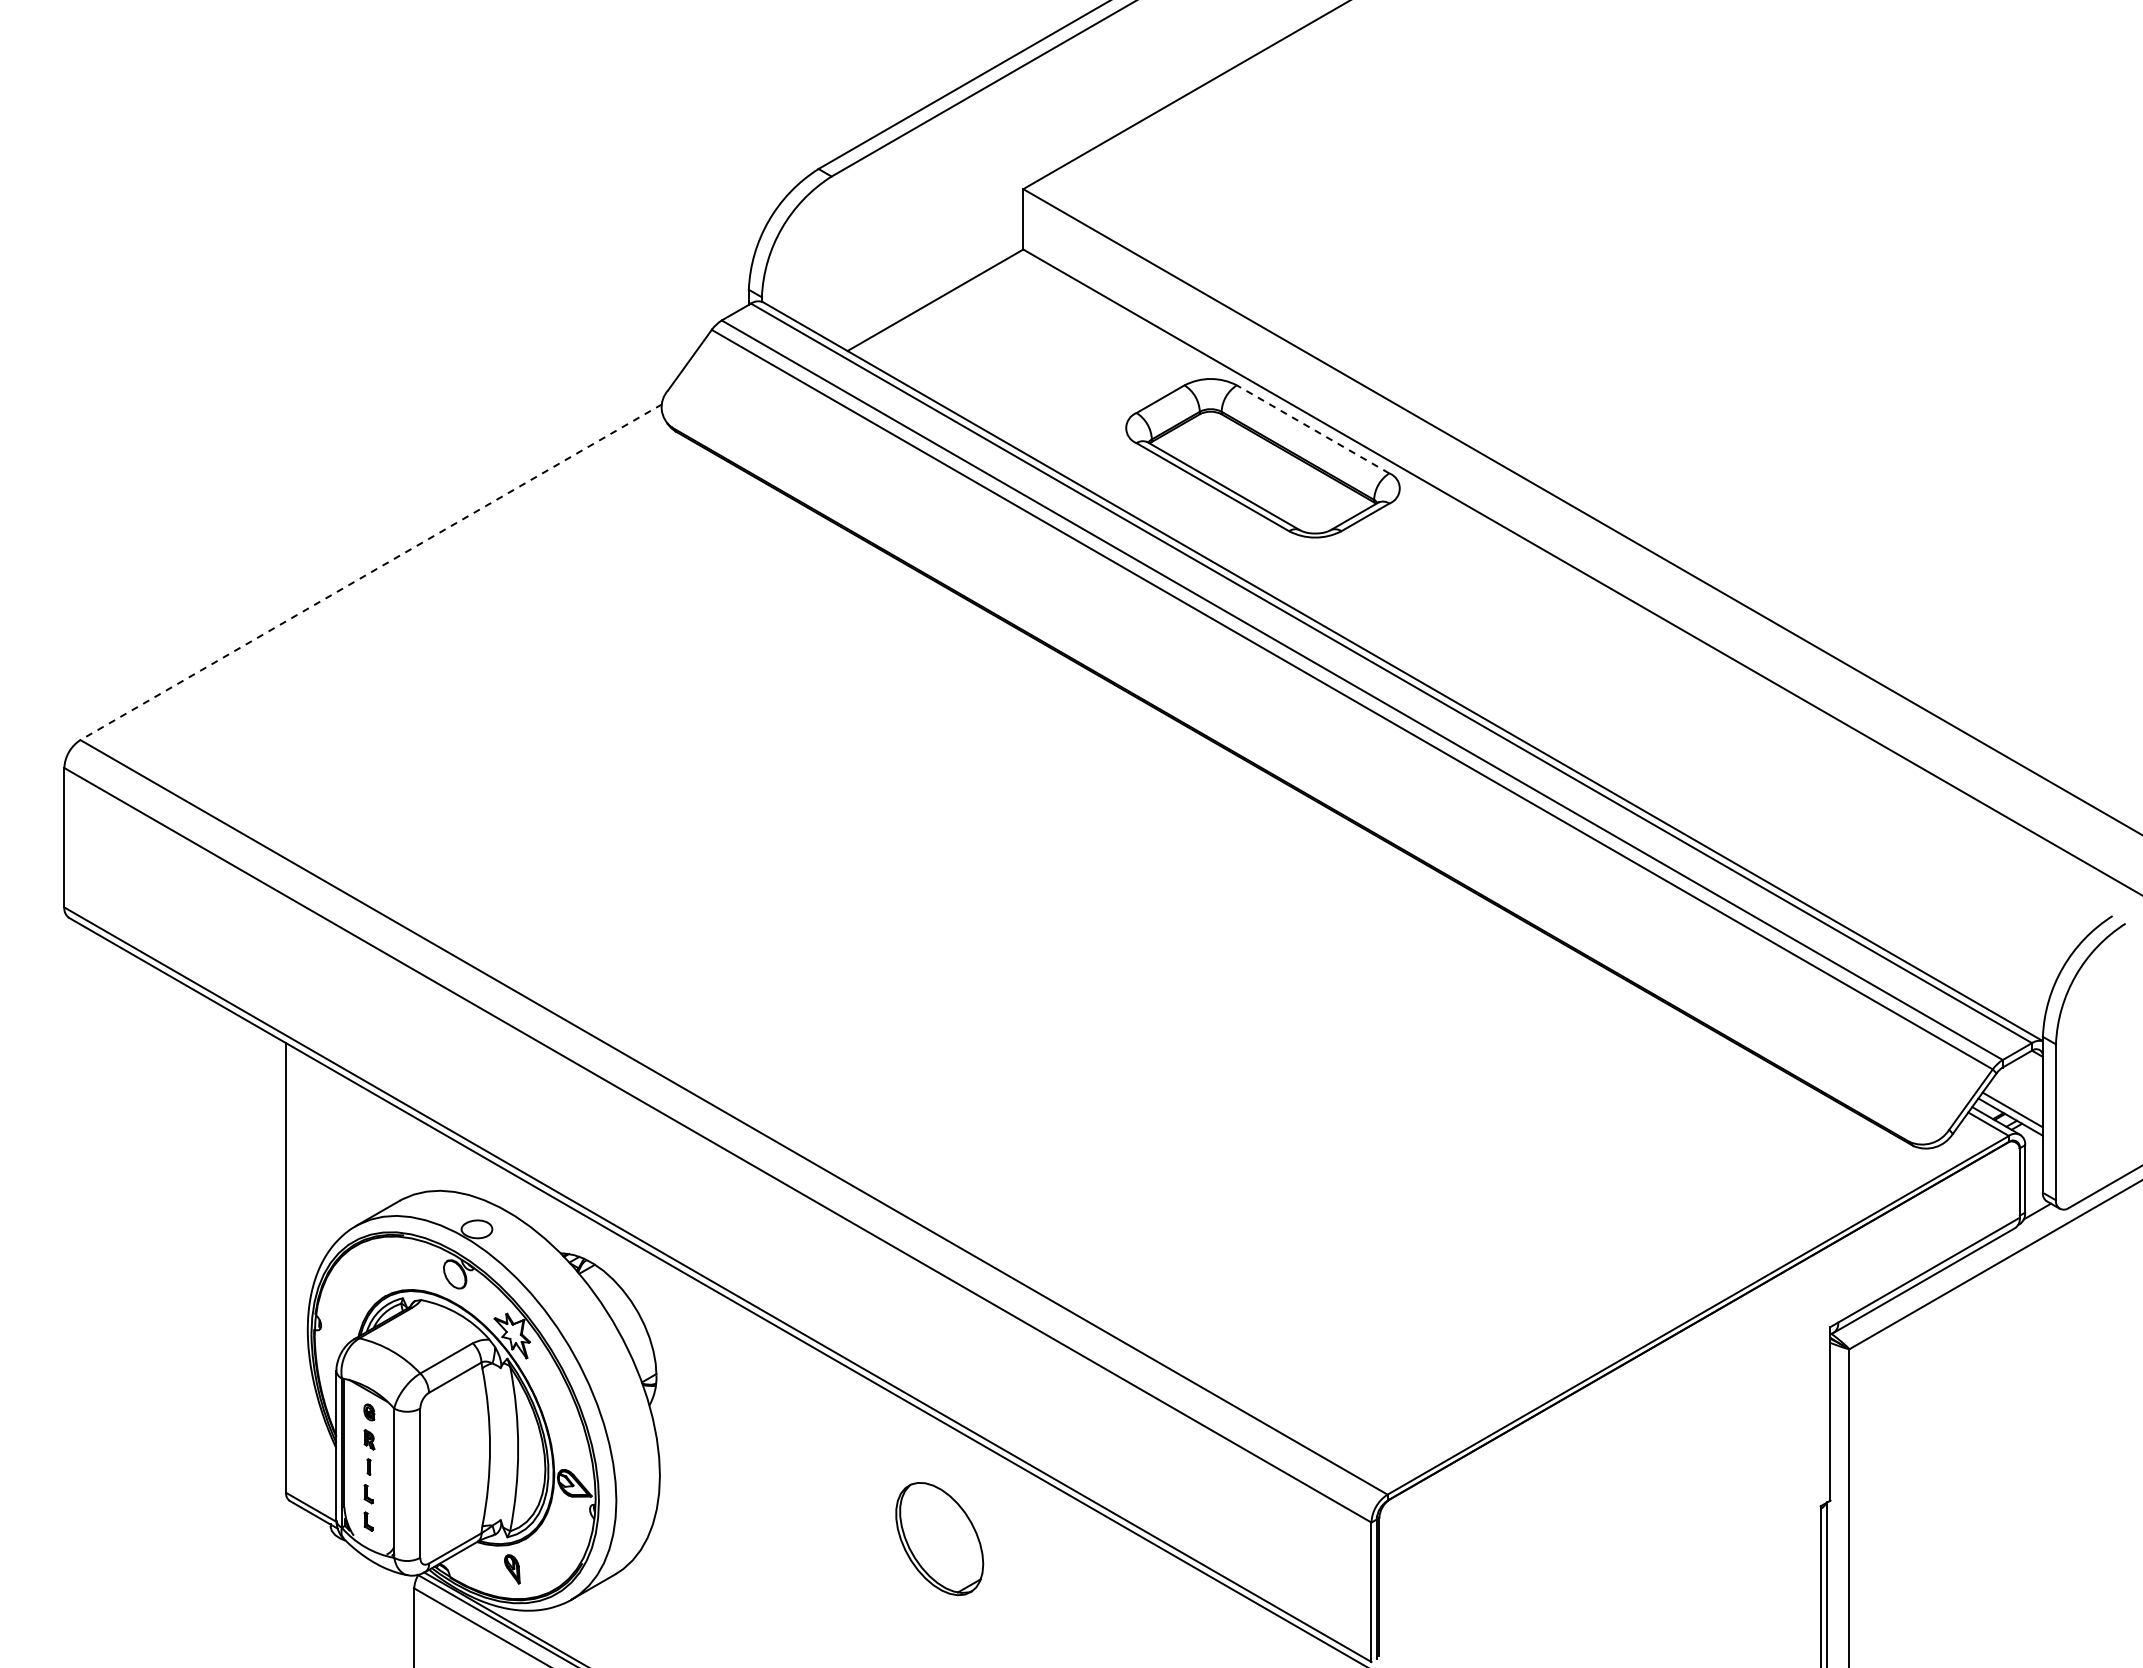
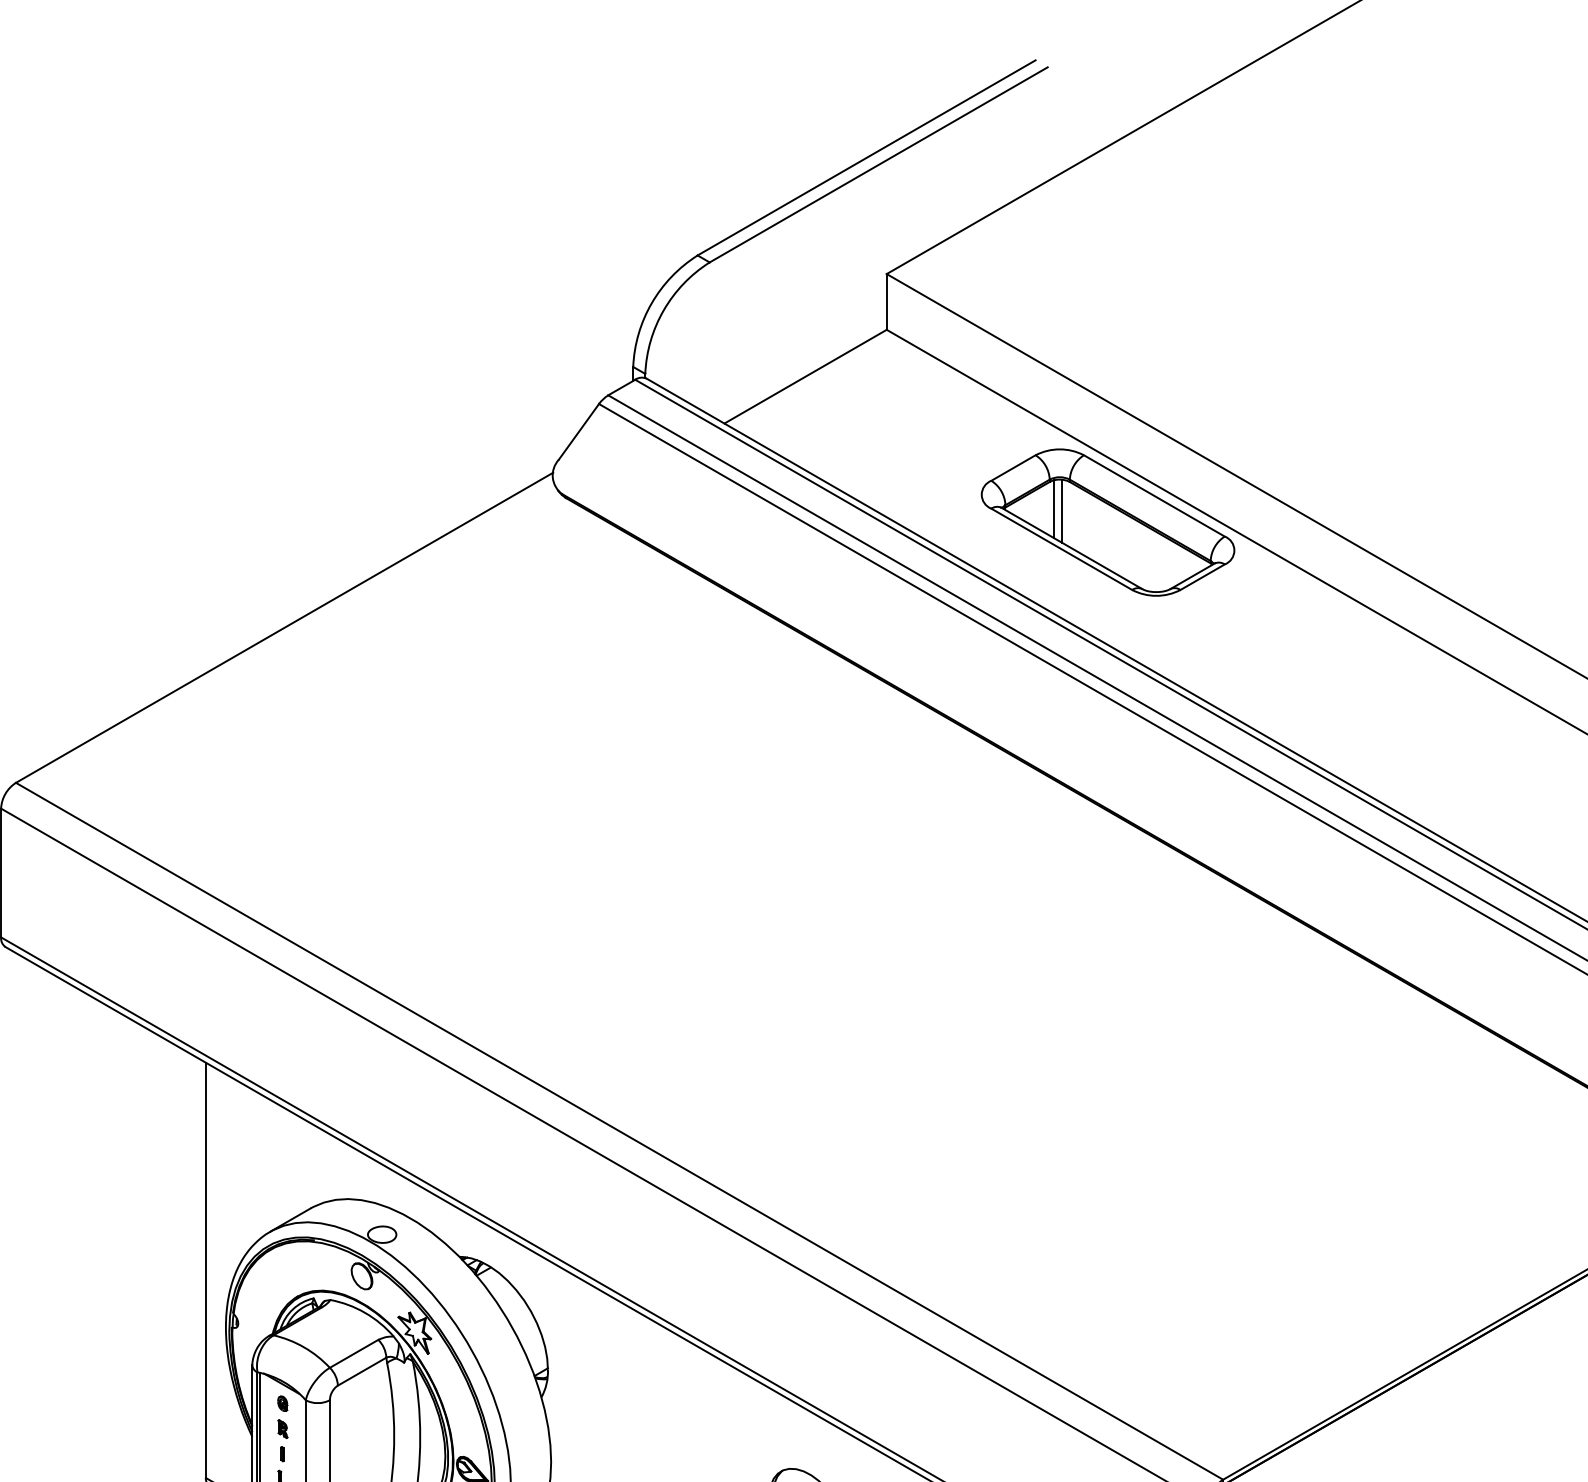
line: (1312, 429) -> (1153, 496), dashed -> solid
line: (1204, 443) -> (1054, 508), added
line: (1212, 445) -> (1061, 510), added
line: (371, 572) -> (284, 628), dashed -> solid

